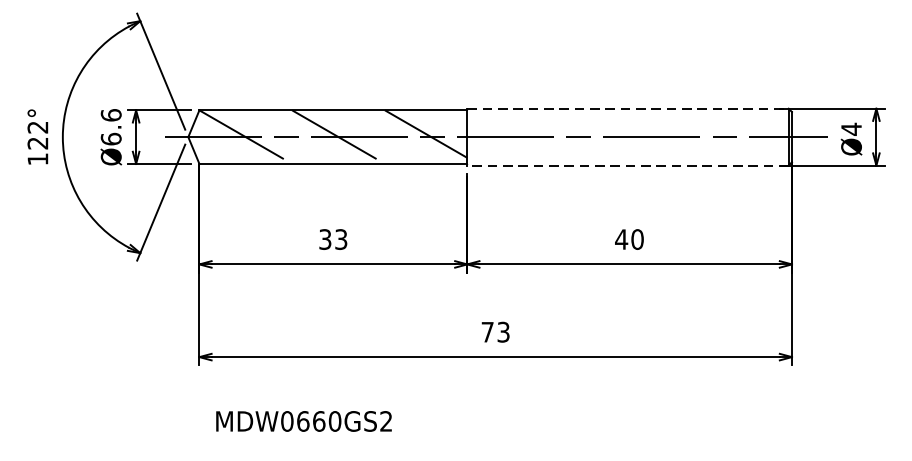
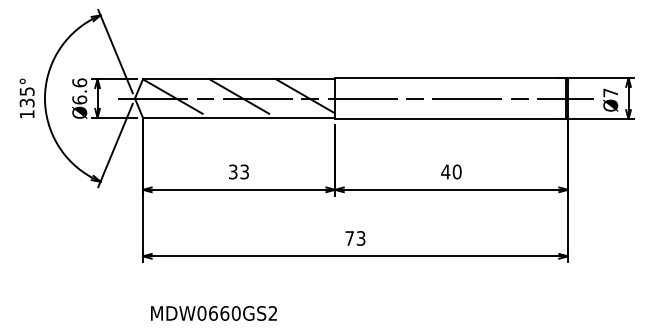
line: (628, 109) -> (450, 78), dashed -> solid
text: (851, 128) -> (610, 92), Ø4 -> Ø7
text: (37, 135) -> (26, 97), 122° -> 135°
line: (626, 164) -> (449, 118), dashed -> solid
text: (303, 421) -> (213, 313), moved

